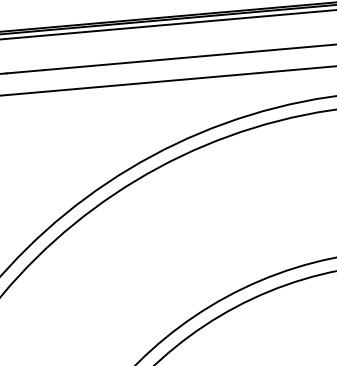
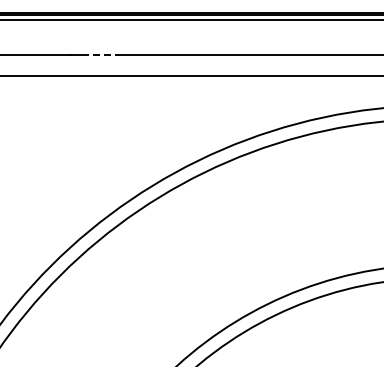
line: (24, 71) -> (102, 54), solid -> dashed

